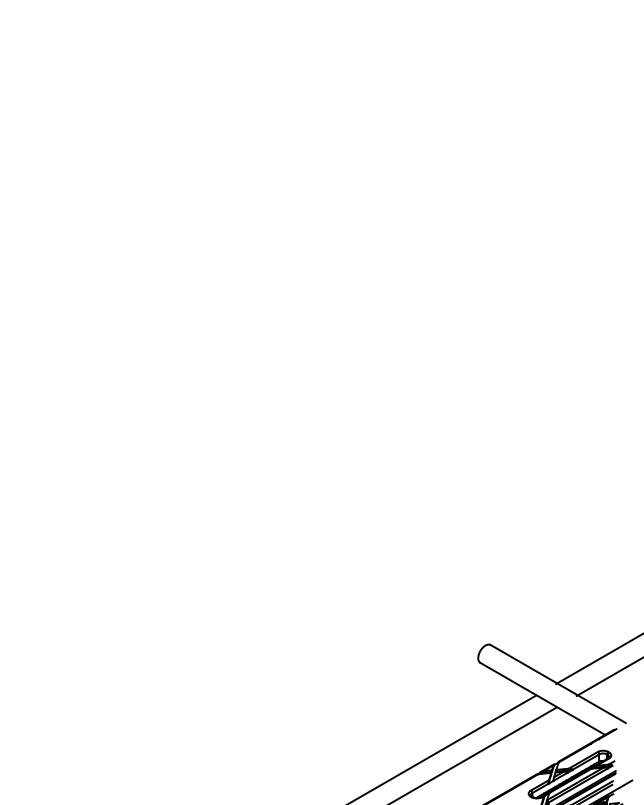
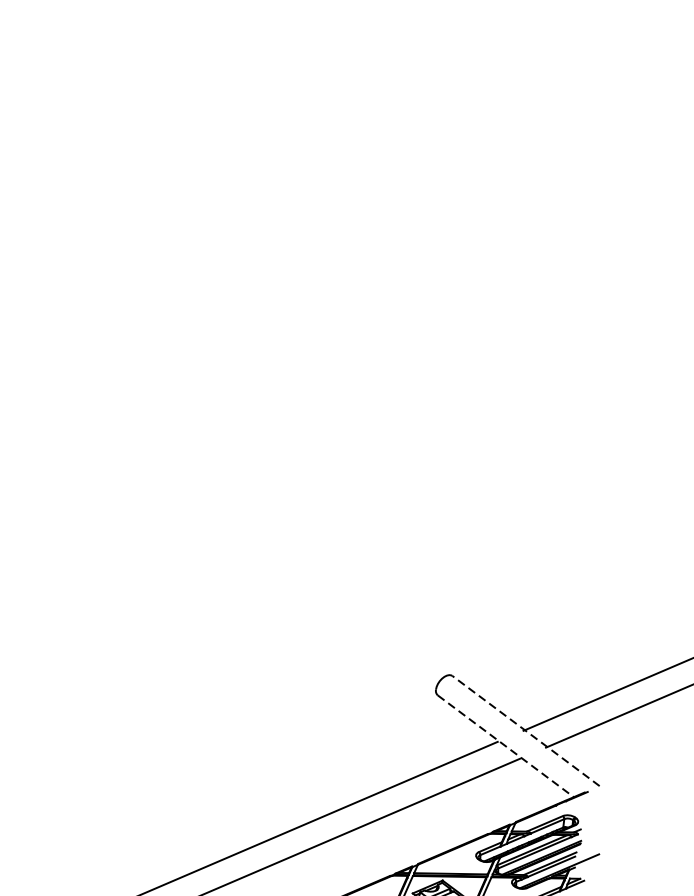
line: (557, 683) -> (525, 730), solid -> dashed
line: (543, 699) -> (506, 747), solid -> dashed

